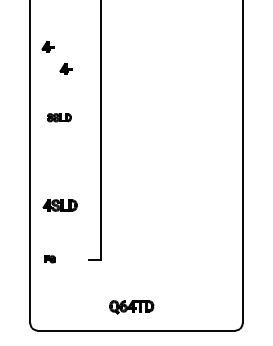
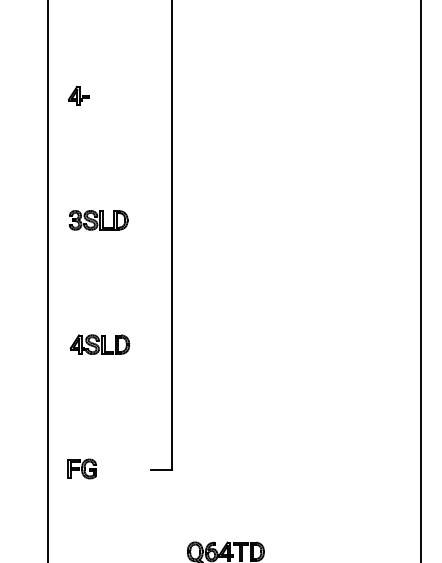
part: (65, 68) -> (109, 133), removed
part: (59, 117) -> (98, 219), size x1.43
part: (59, 205) -> (98, 344), moved
part: (49, 259) -> (81, 469), size x1.67

